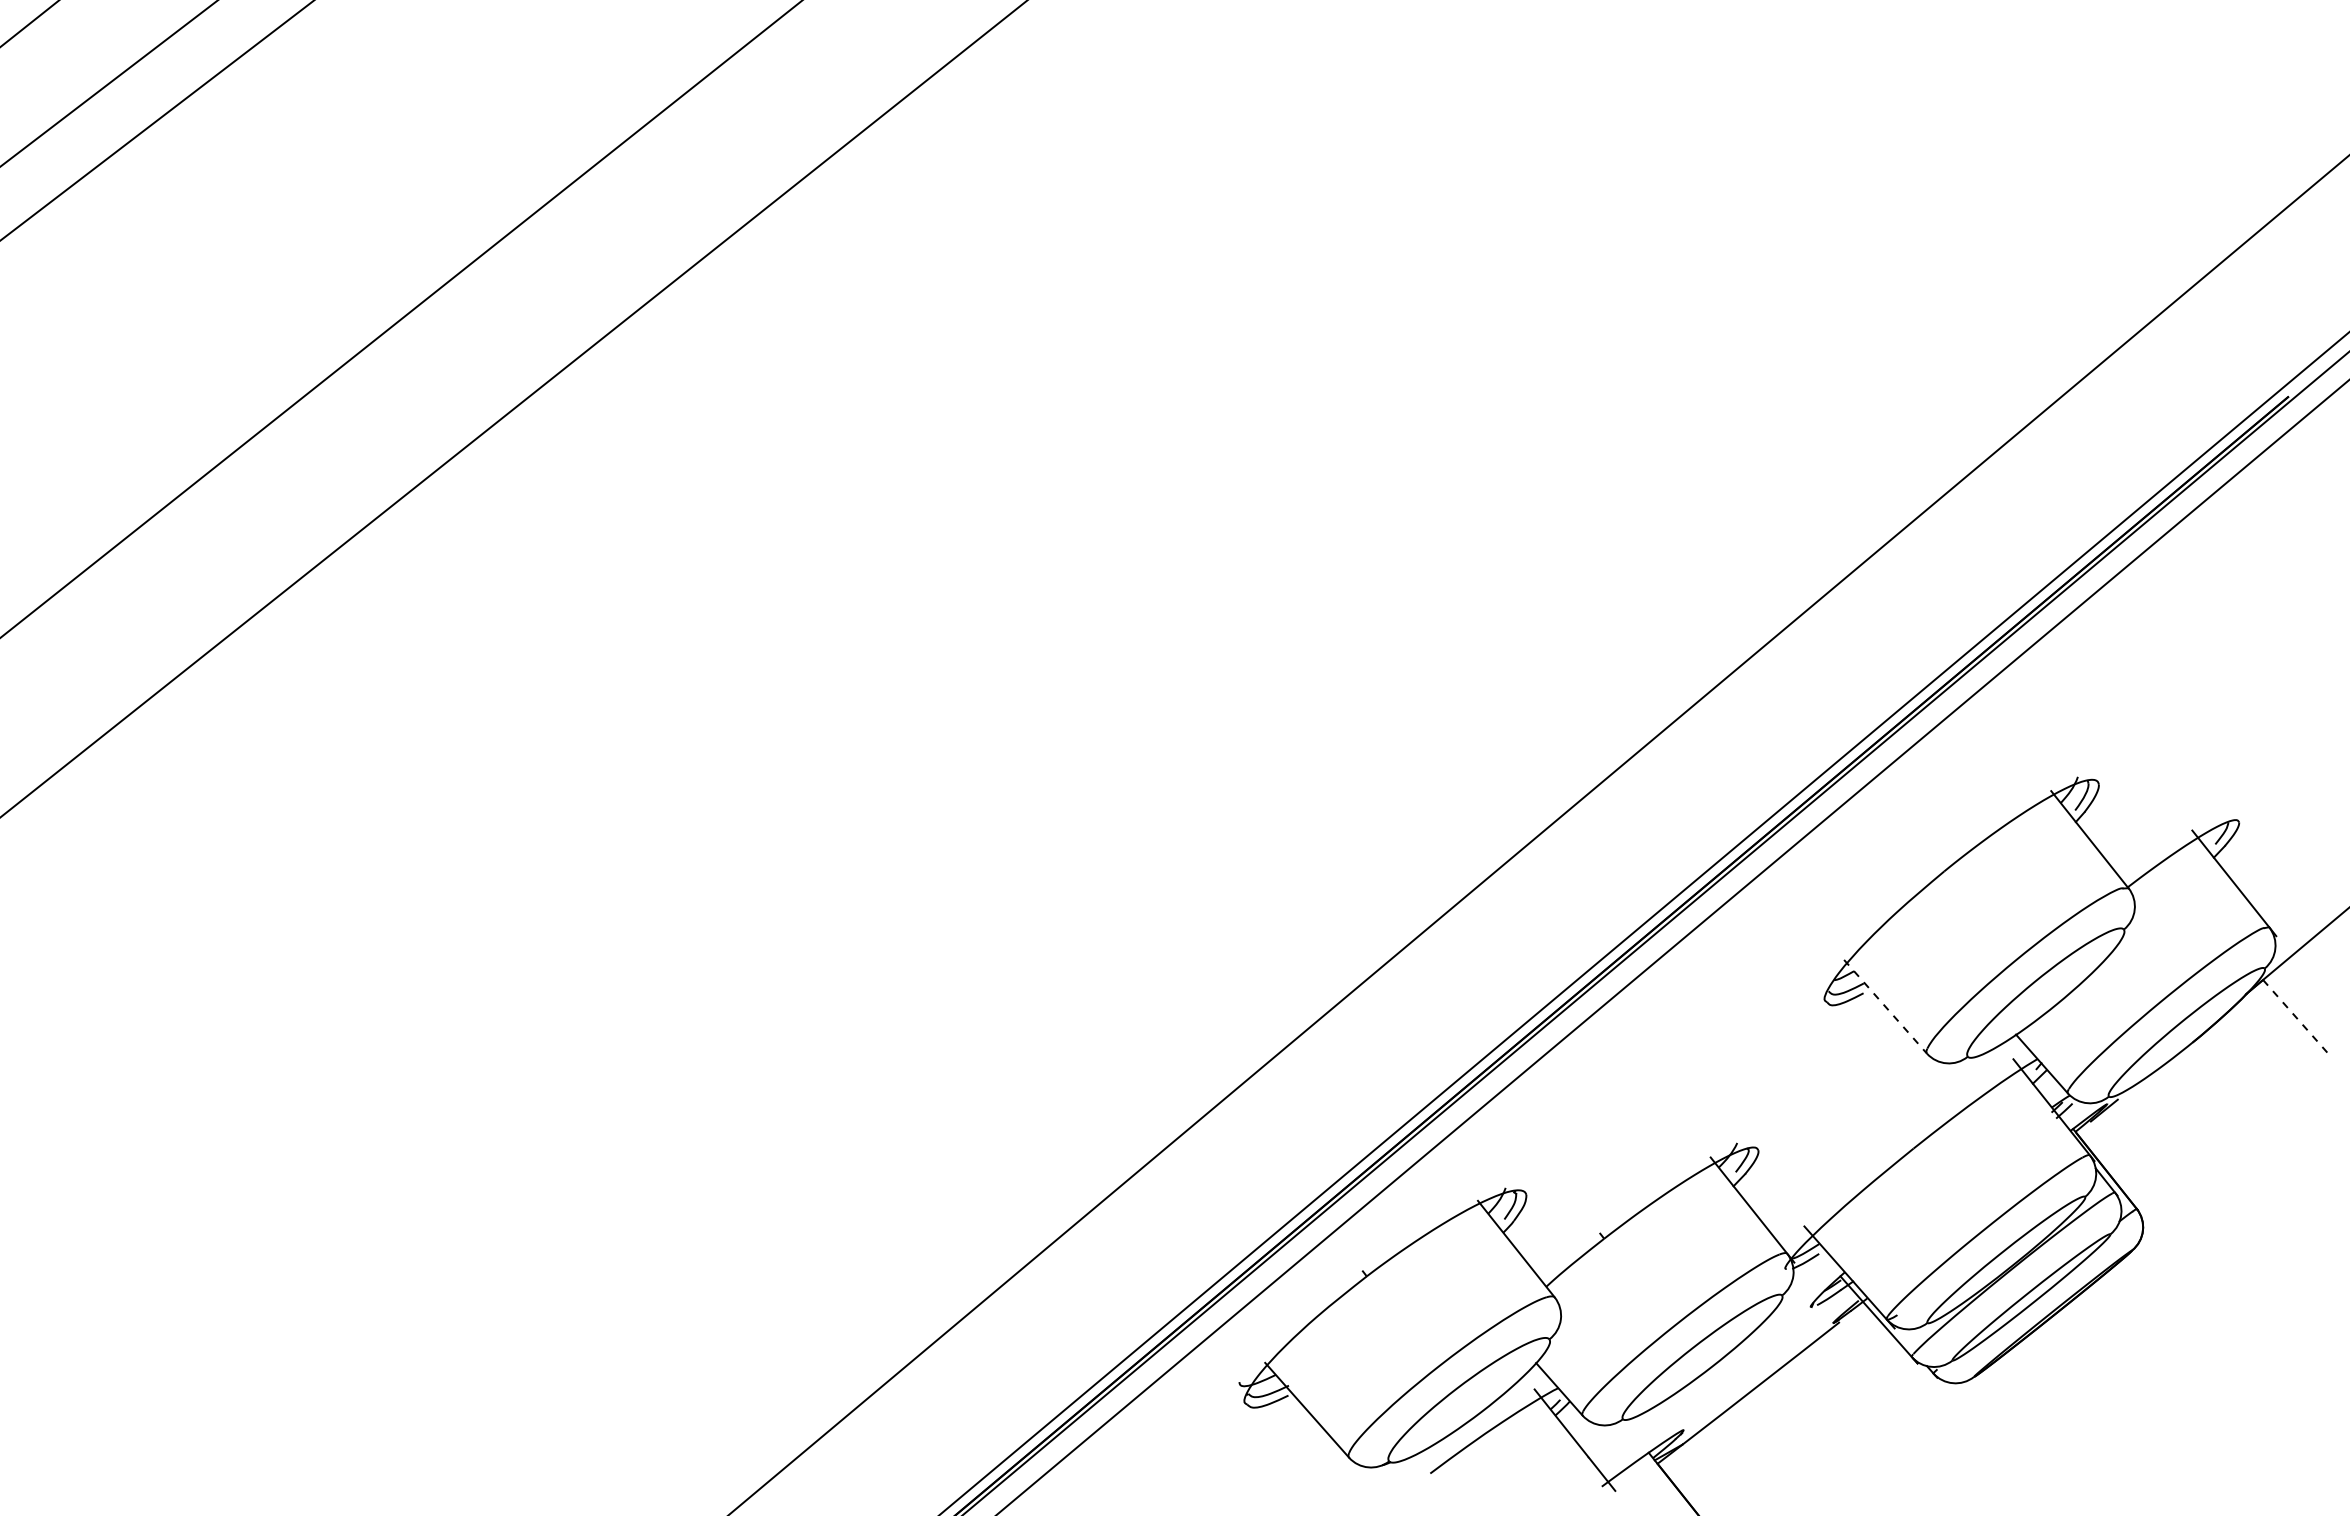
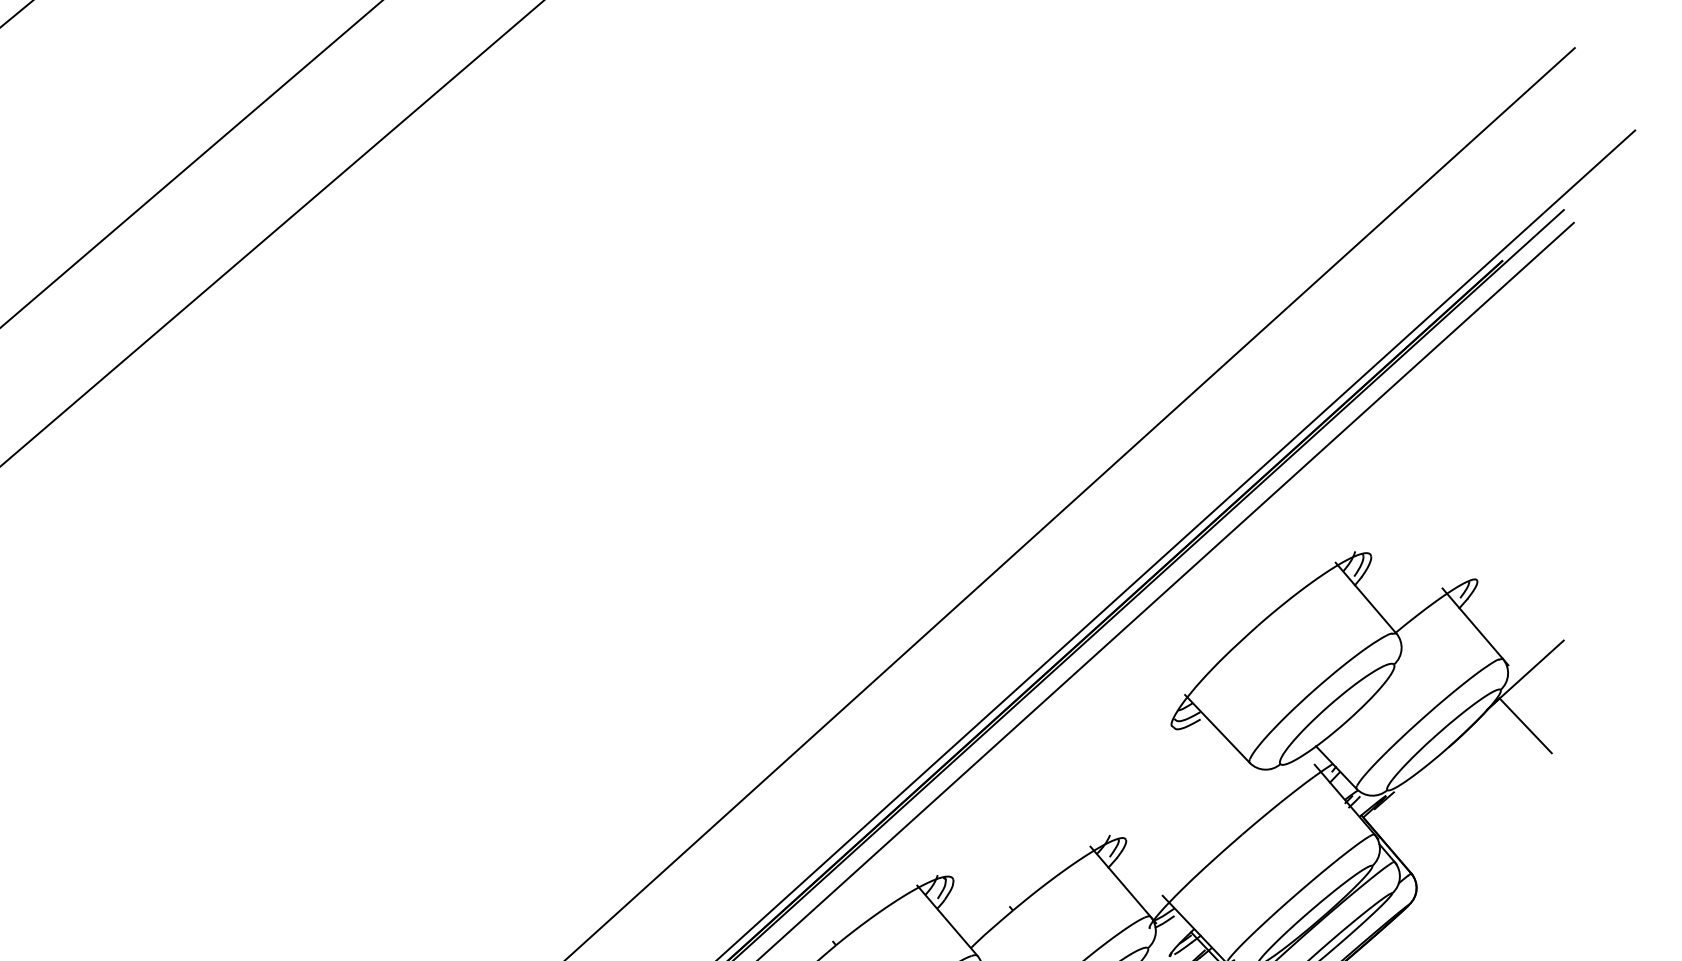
line: (1885, 1006) -> (1217, 728), dashed -> solid
line: (2296, 1018) -> (1525, 726), dashed -> solid

